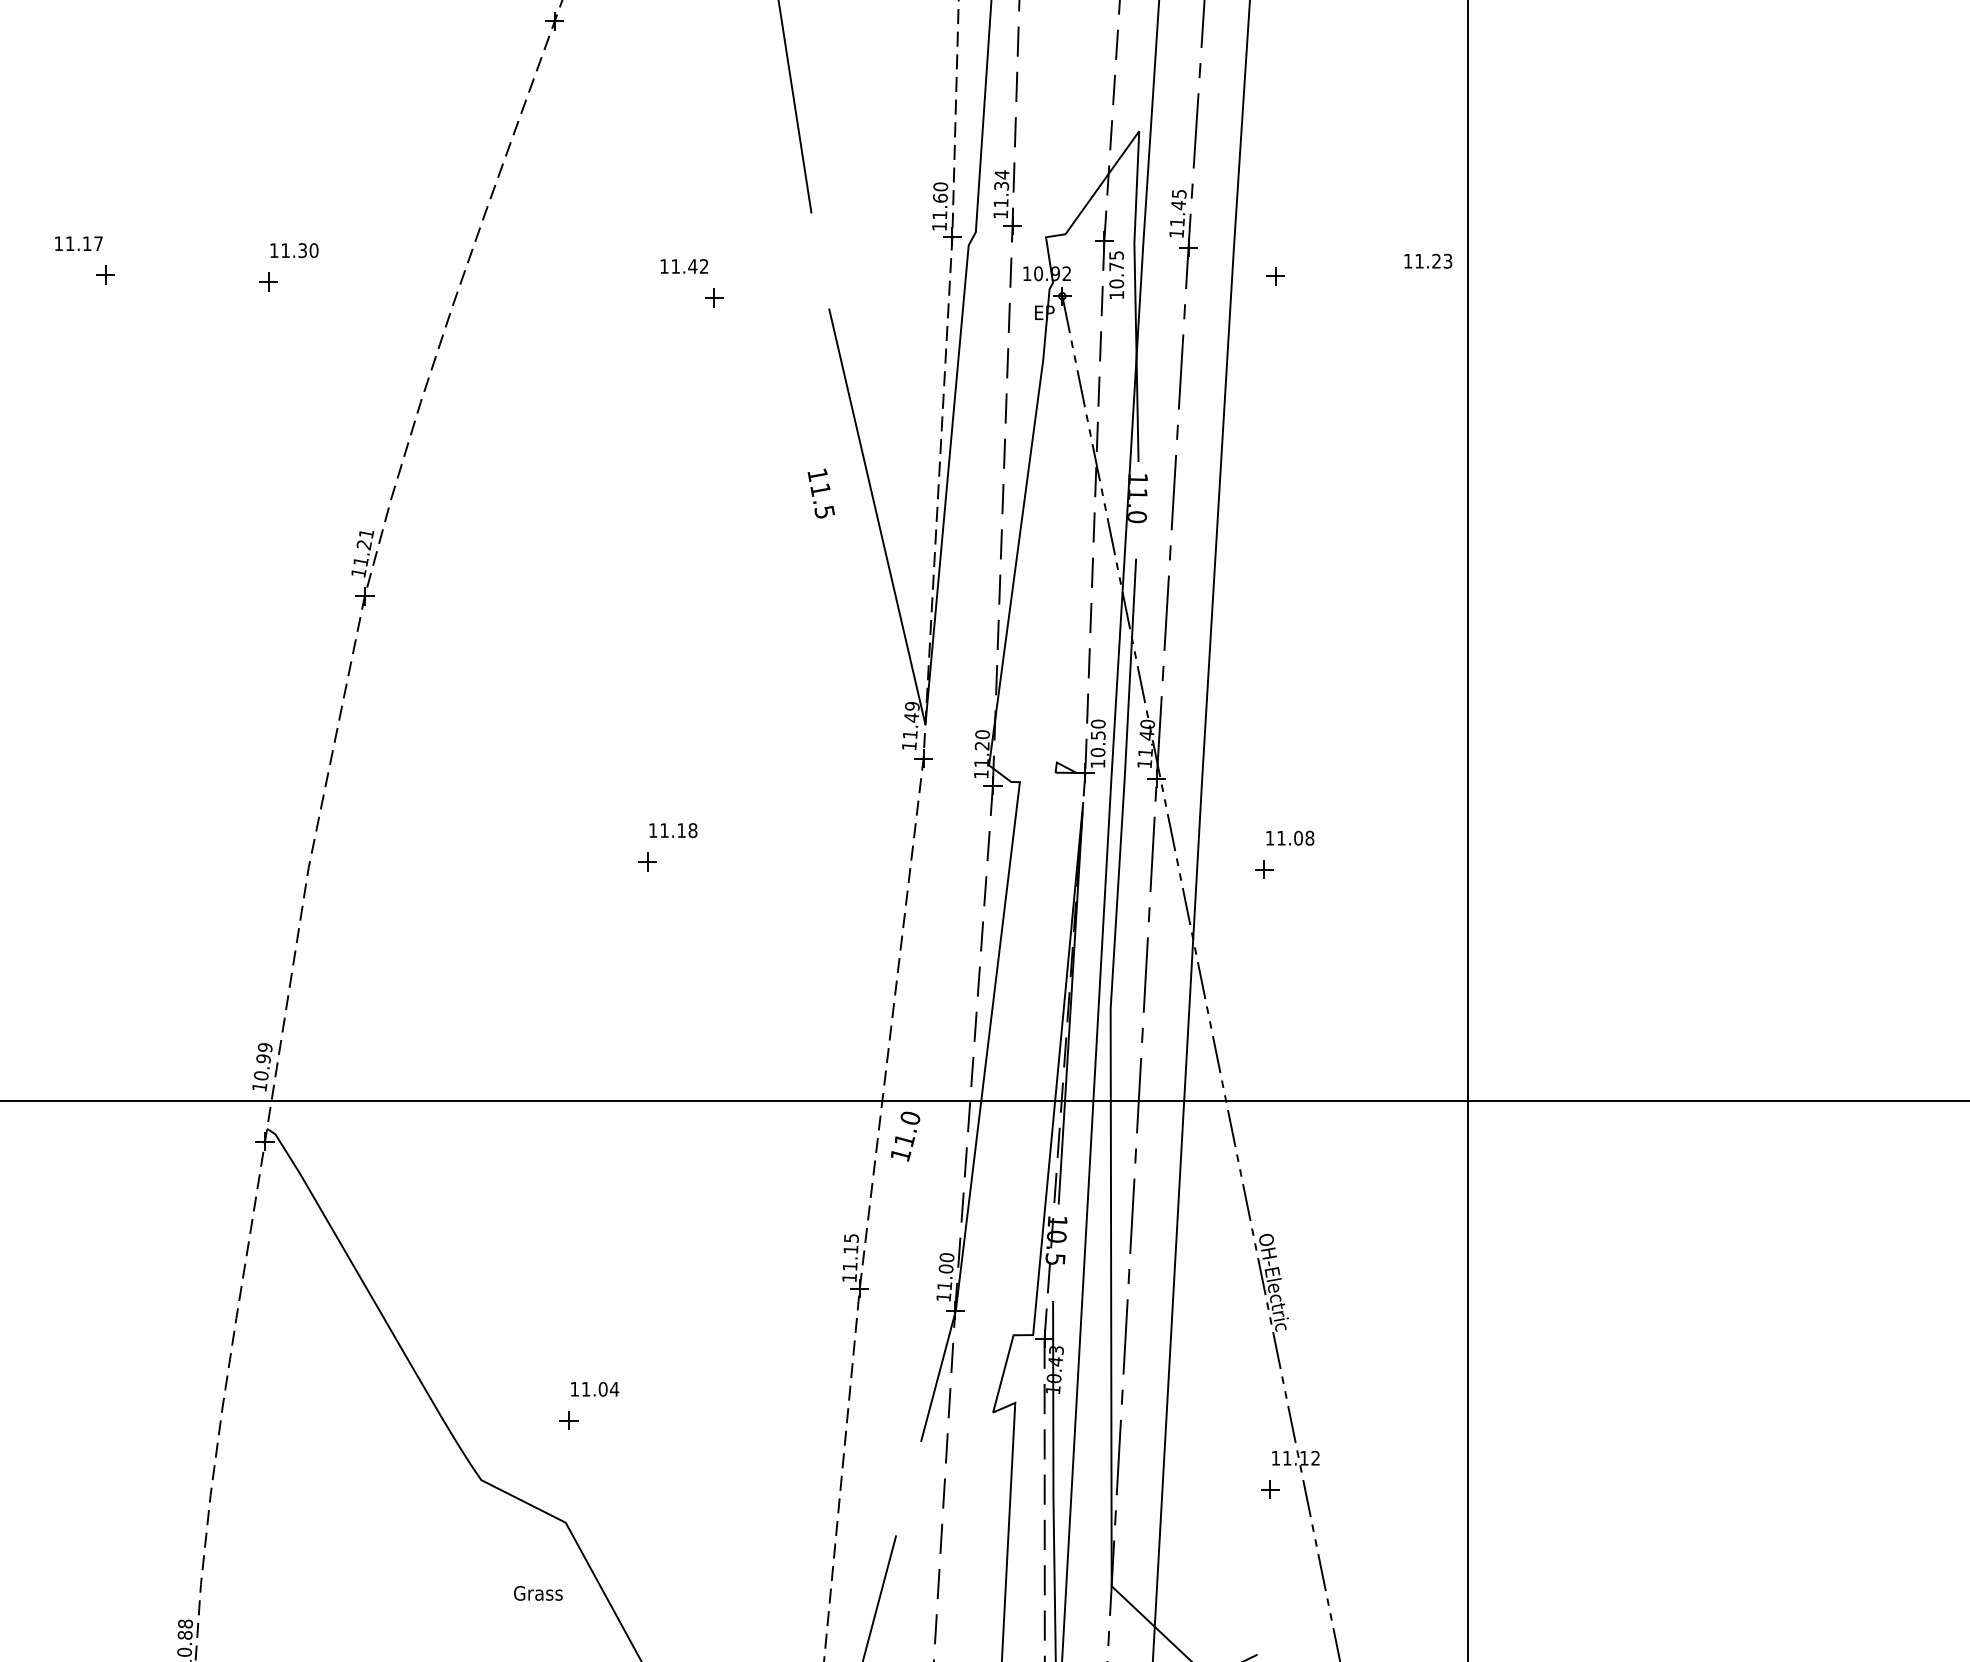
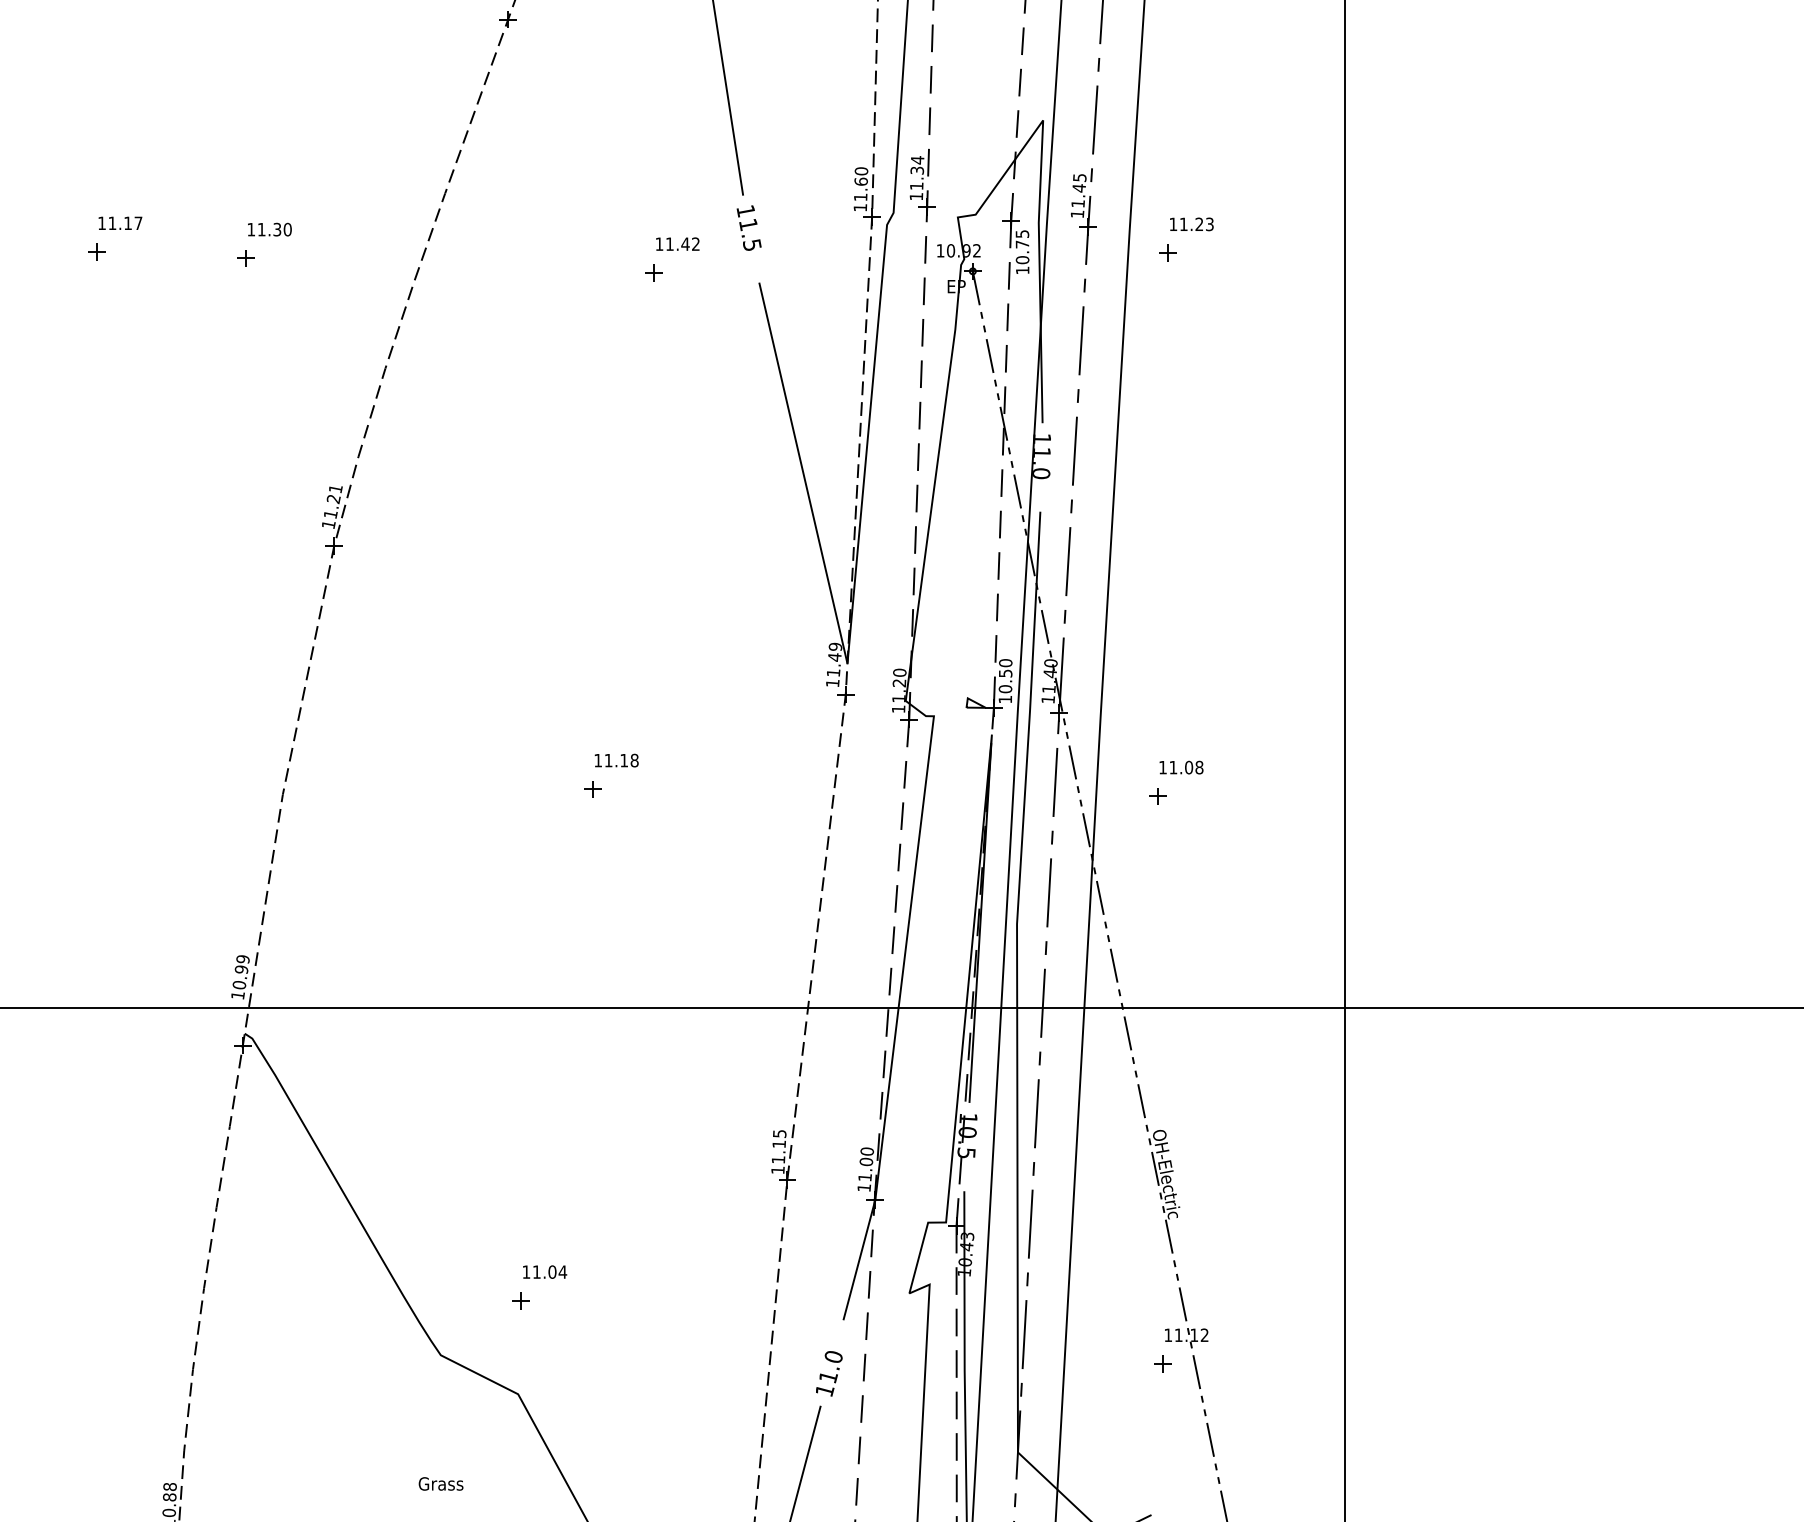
text: (78, 242) -> (120, 222), moved
text: (1427, 261) -> (1191, 224), moved
text: (684, 265) -> (677, 243), moved
text: (820, 492) -> (748, 227), moved
text: (905, 1136) -> (829, 1373), moved
text: (537, 1592) -> (440, 1483), moved

